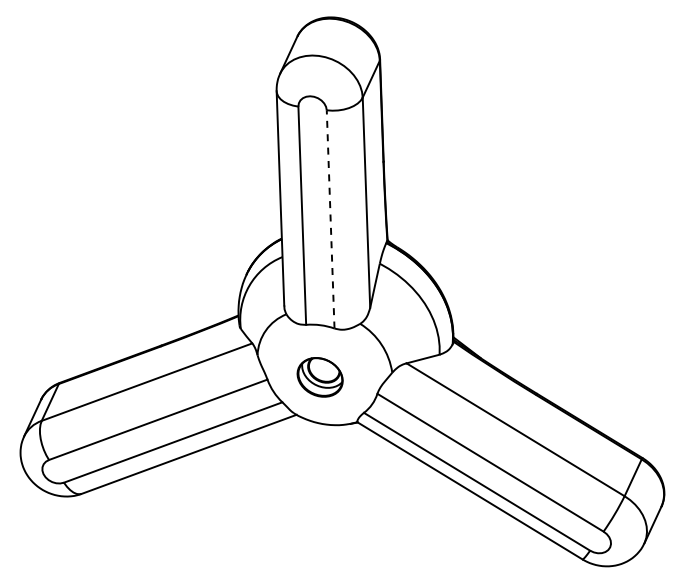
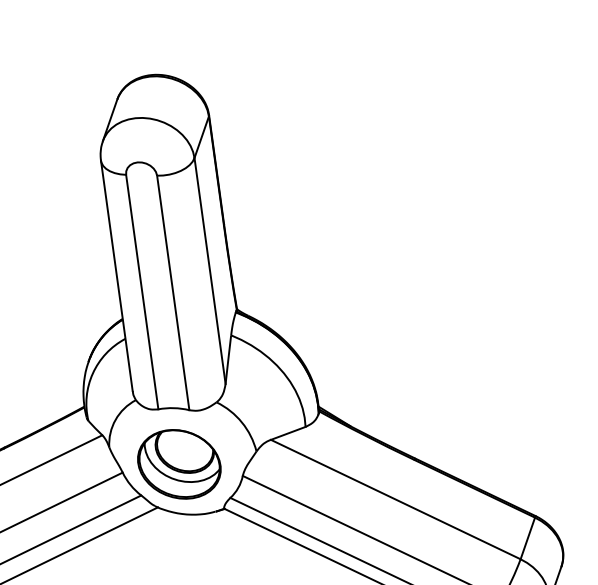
line: (330, 218) -> (173, 291), dashed -> solid
part: (319, 377) -> (178, 464), size x1.67

